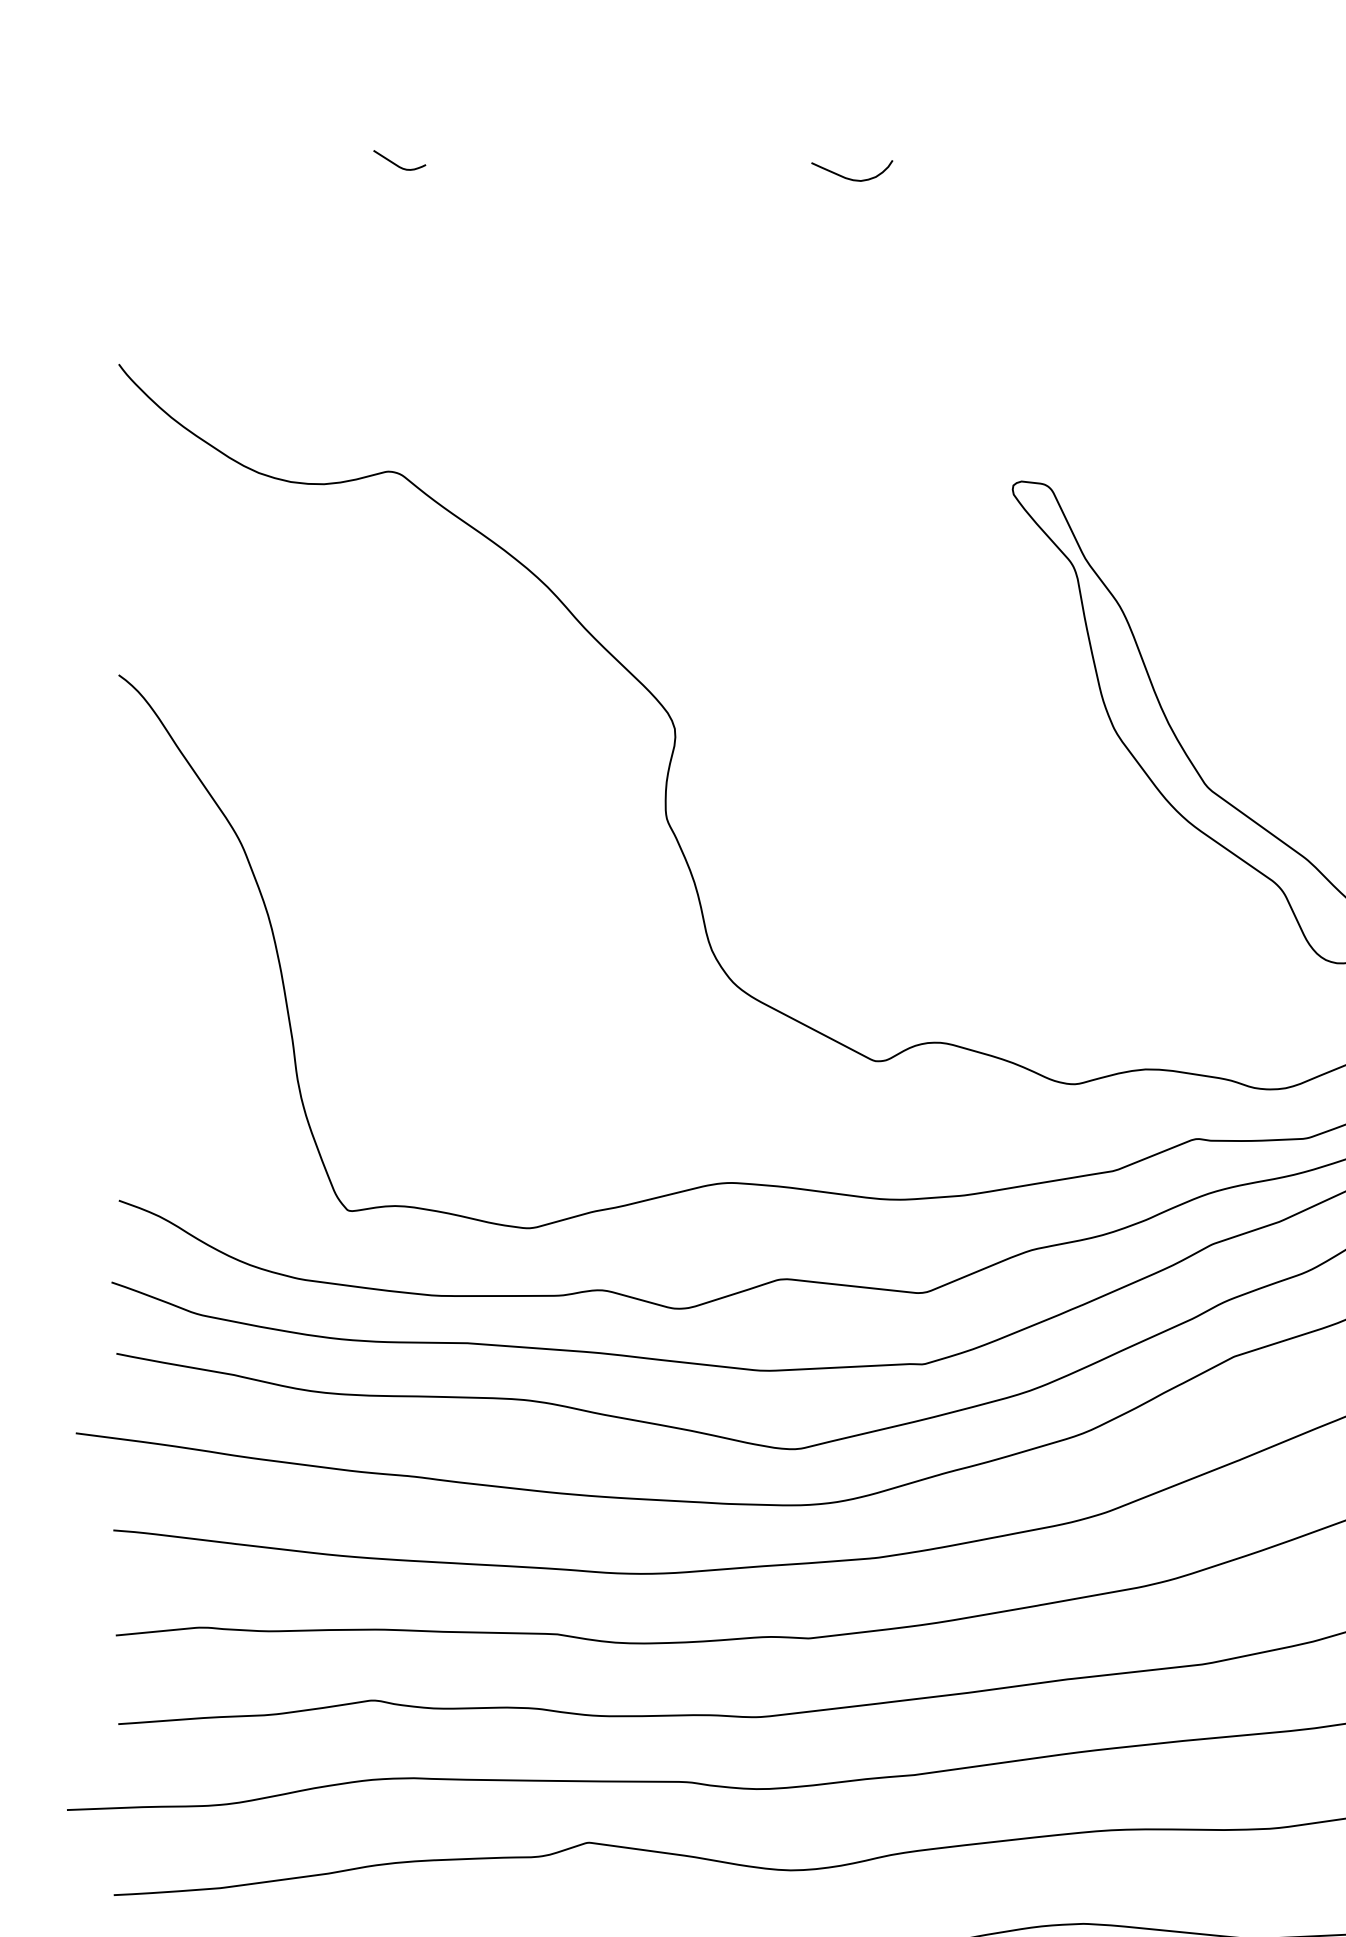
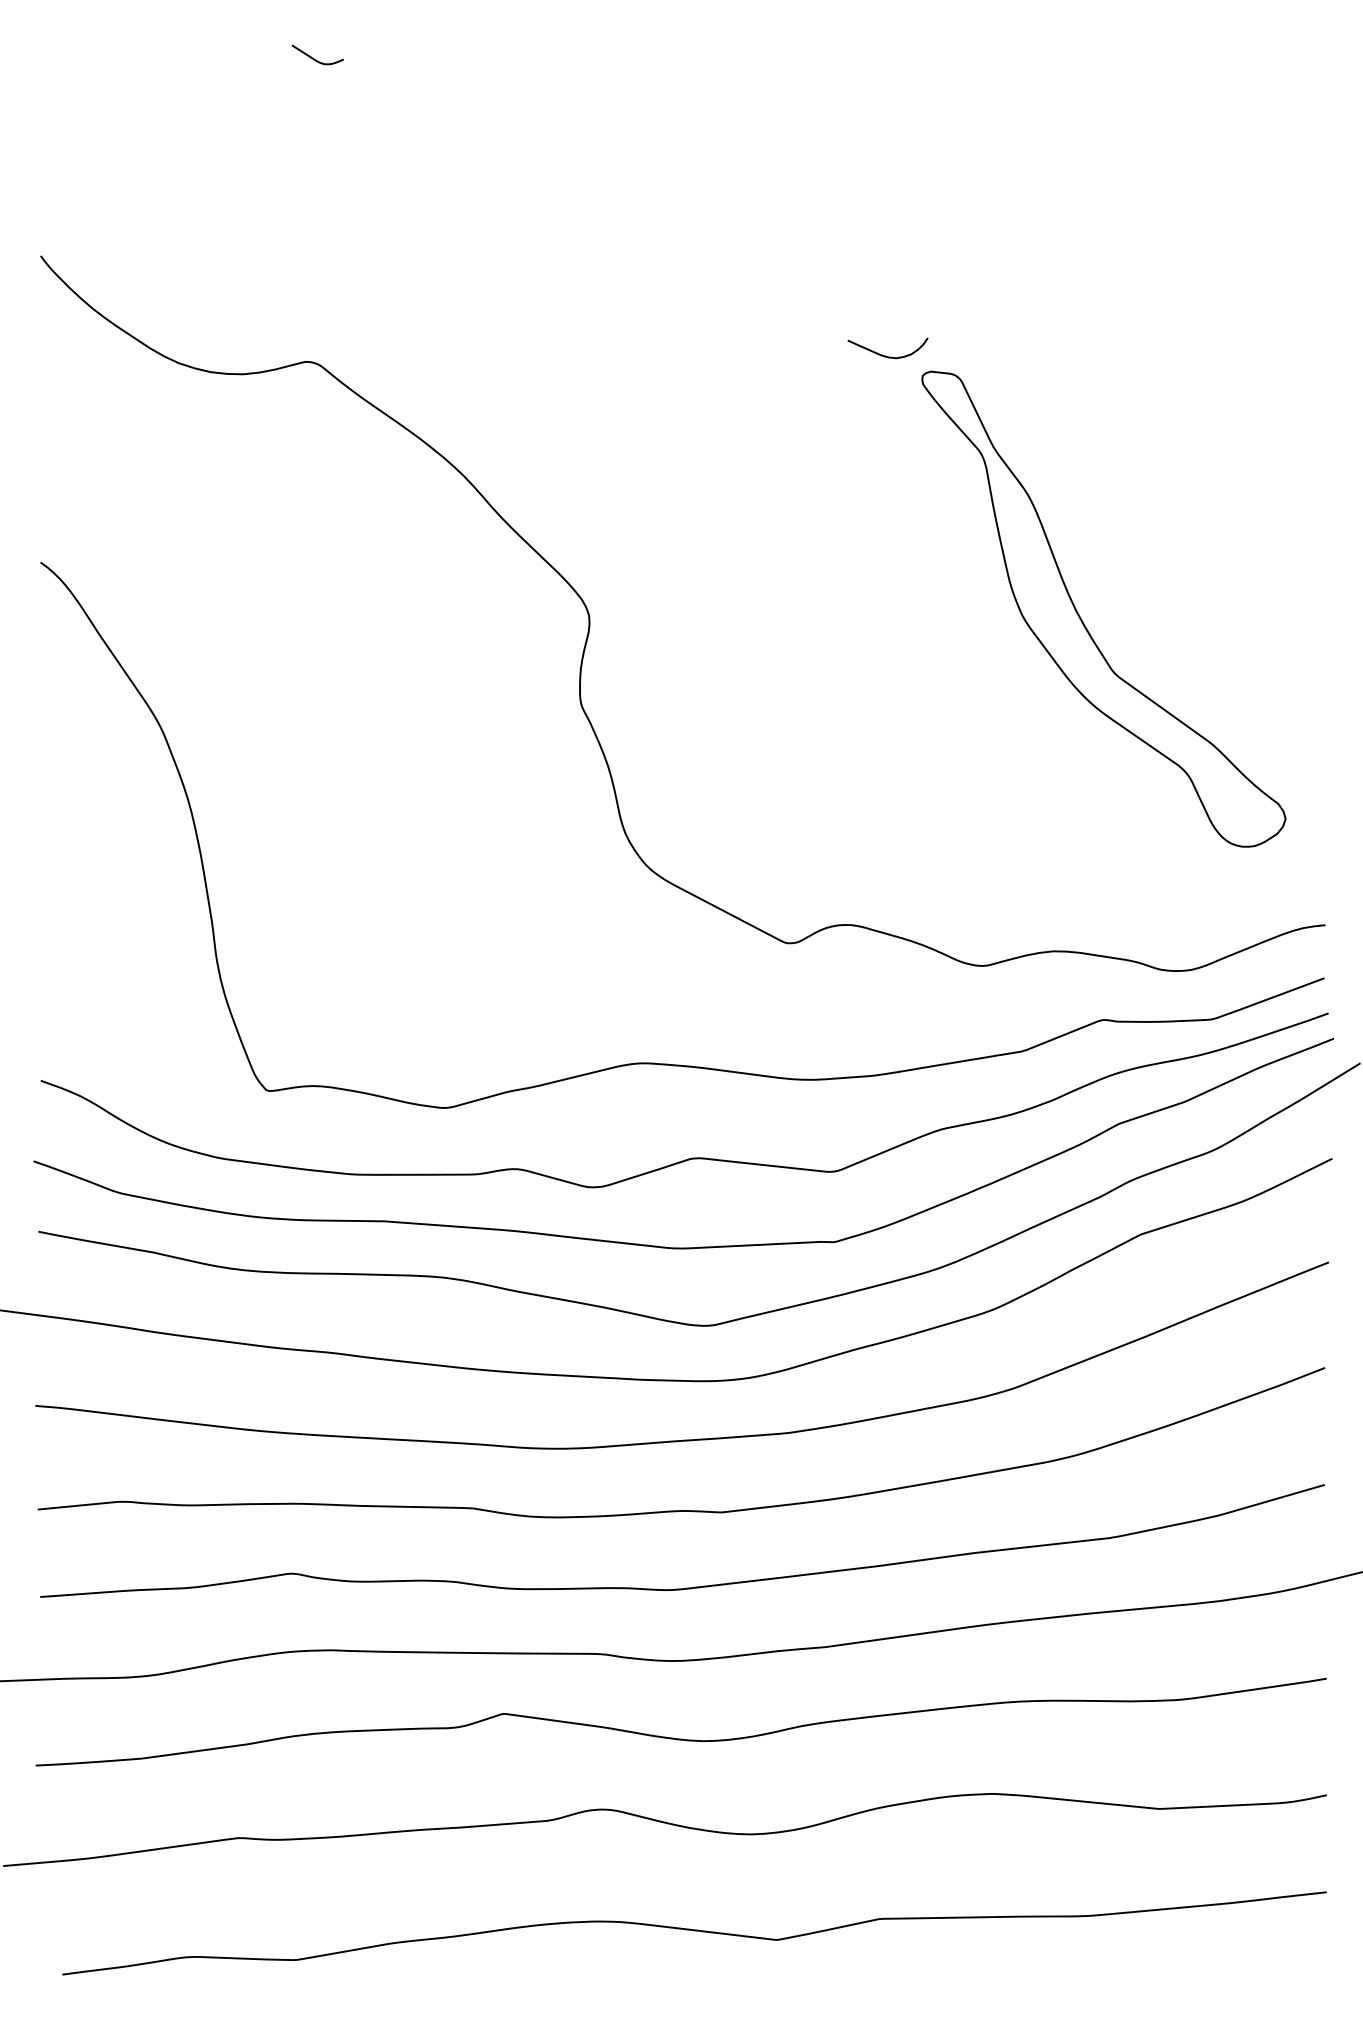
curve: (850, 178) -> (886, 355), moved

